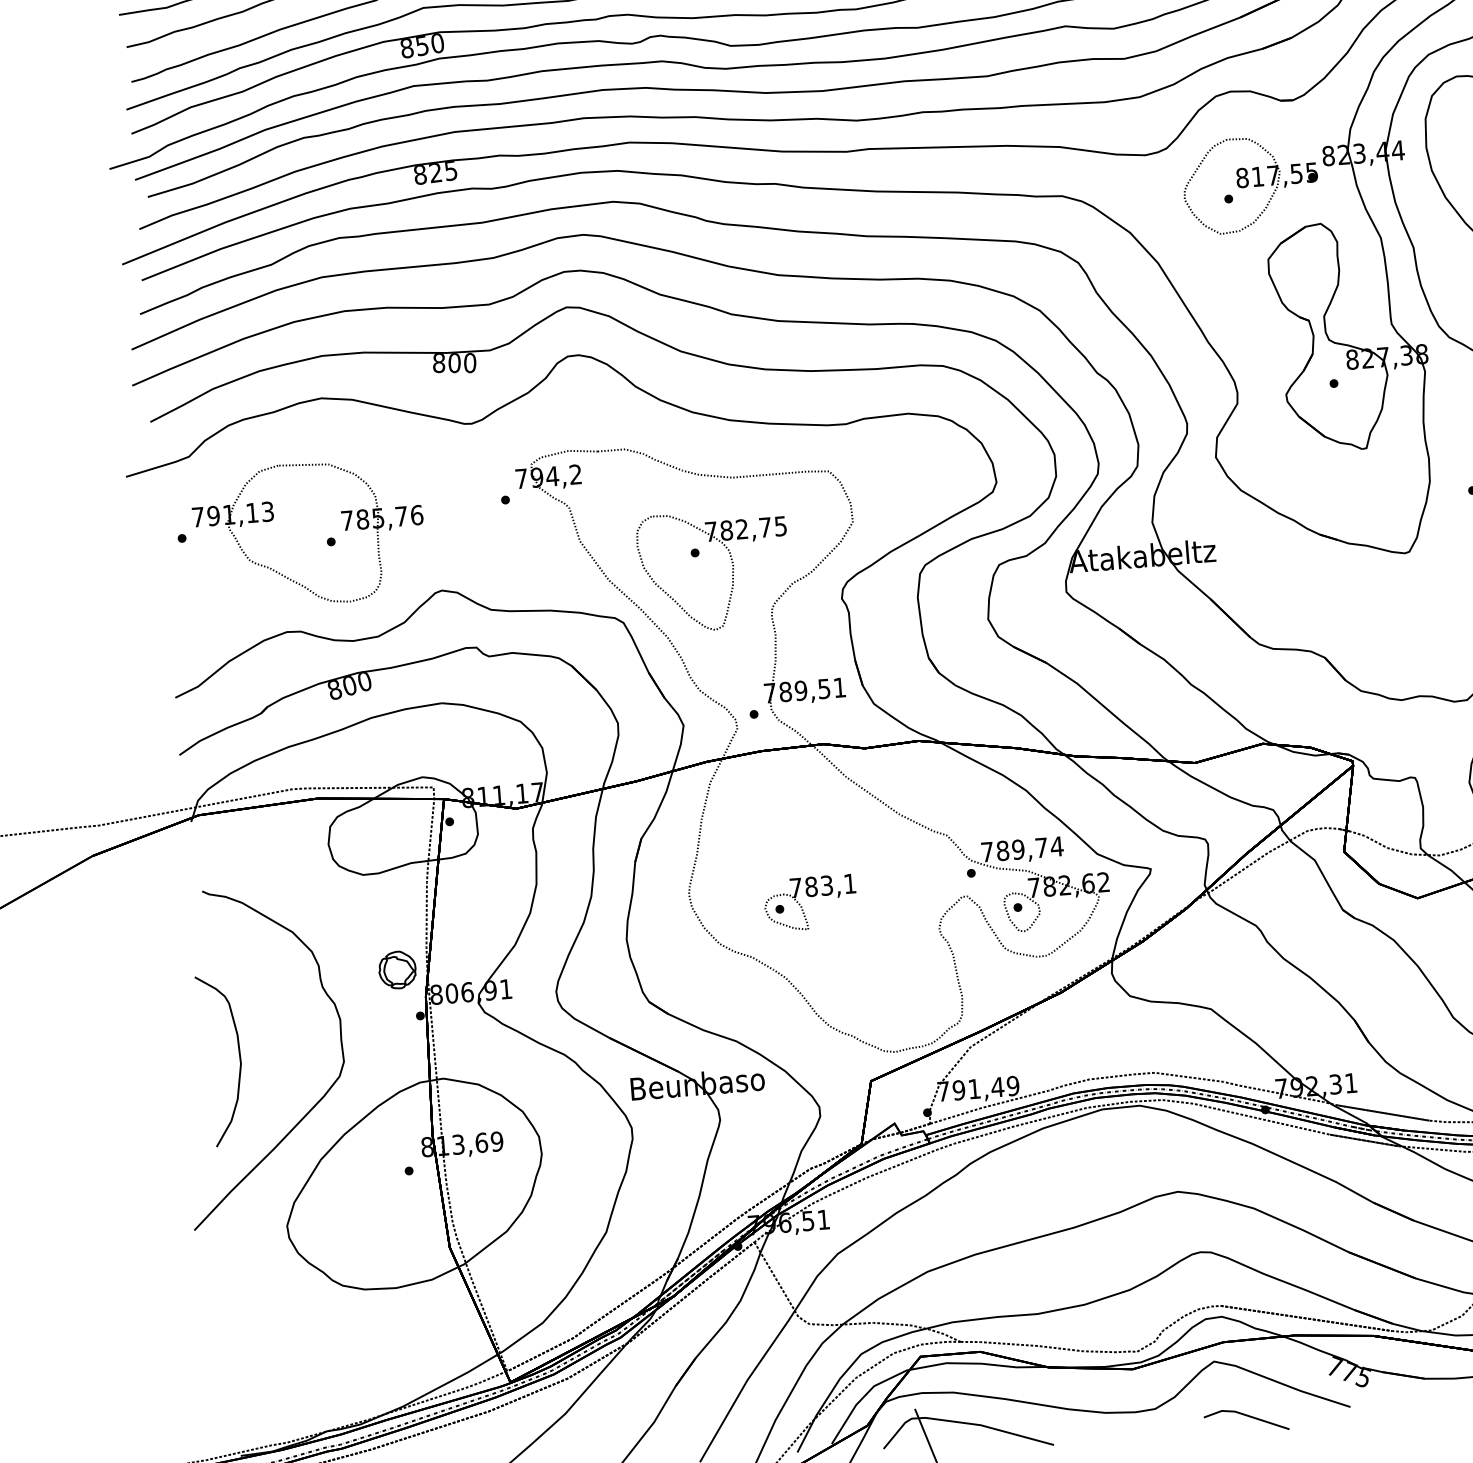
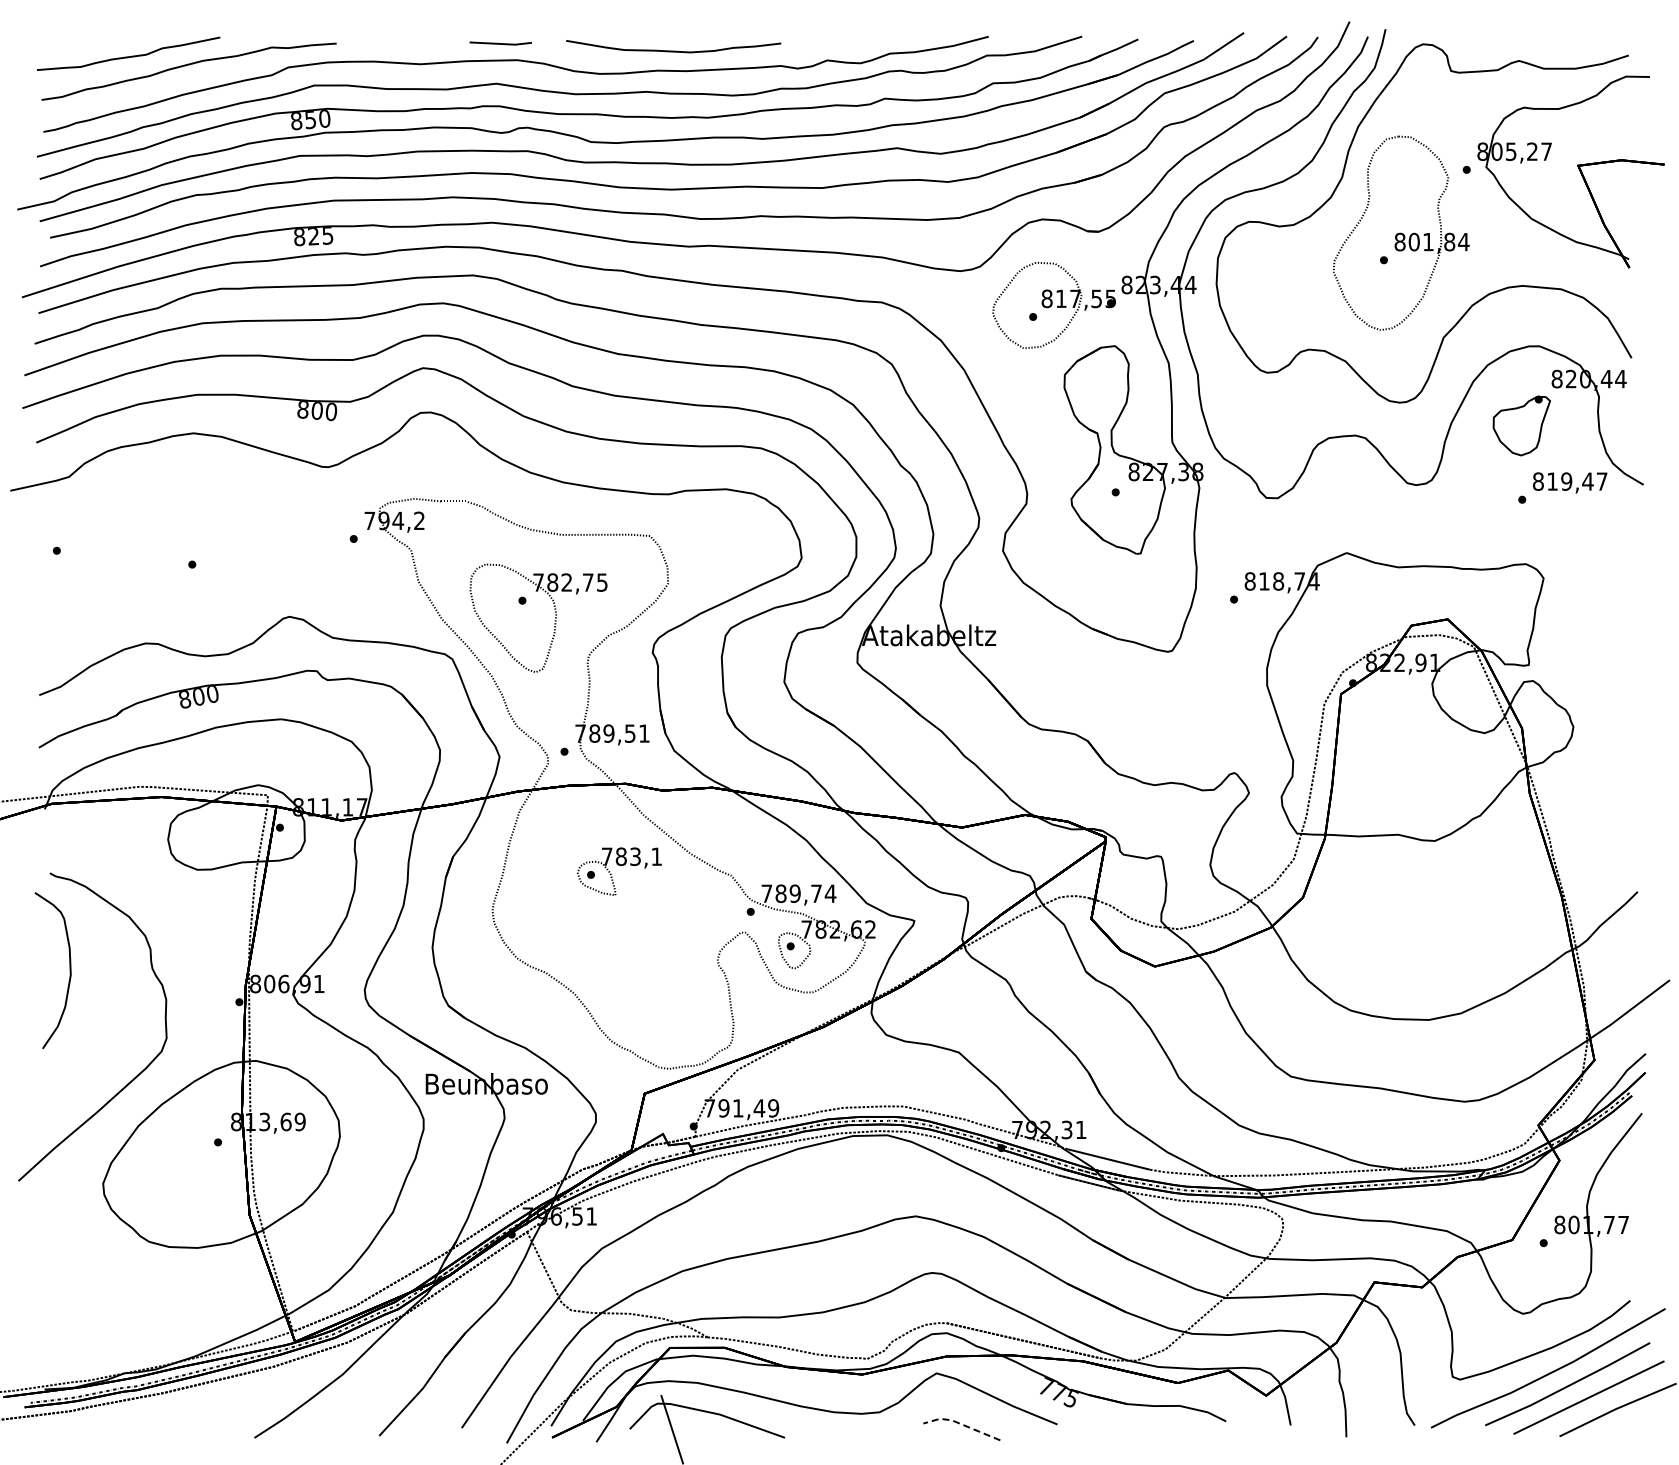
part: (344, 530) -> (205, 555), removed
part: (810, 903) -> (619, 871), moved
part: (397, 969) -> (221, 958), removed
curve: (239, 1059) -> (69, 970), moved
line: (1245, 1415) -> (961, 1424), solid -> dashed

